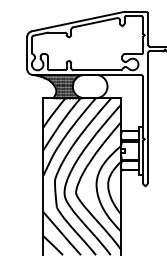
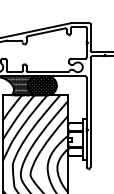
hatch: (89, 86) -> (41, 85), added

